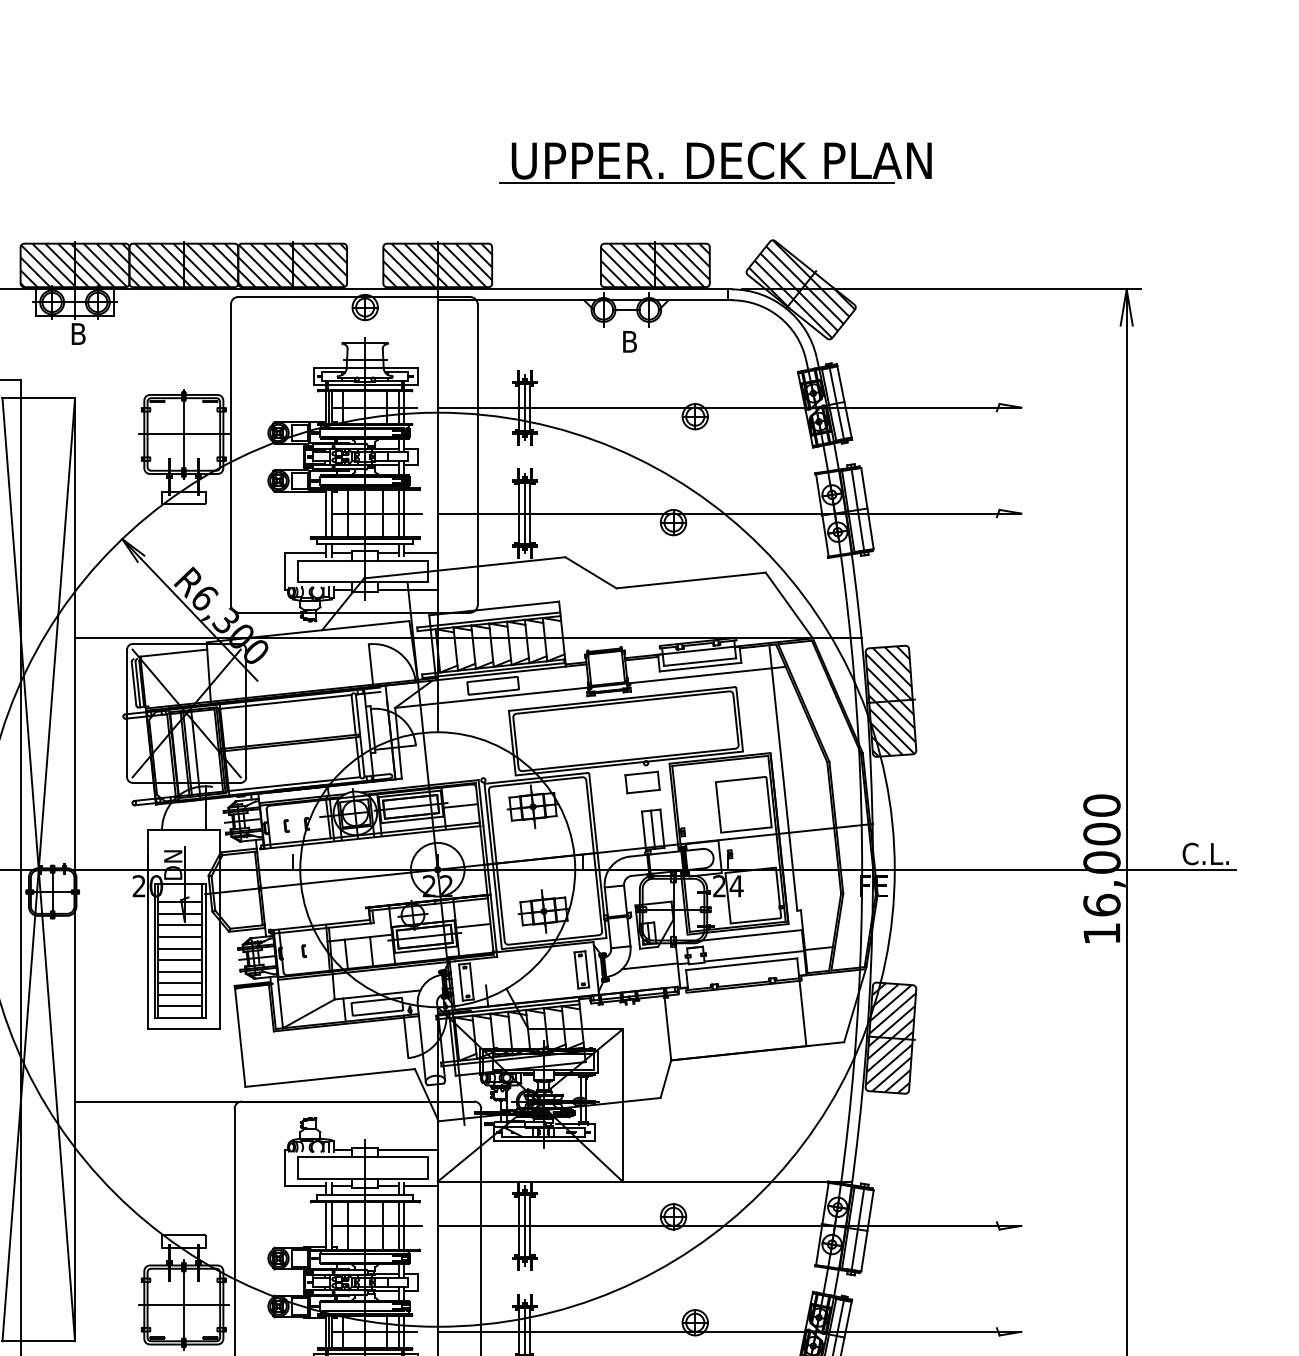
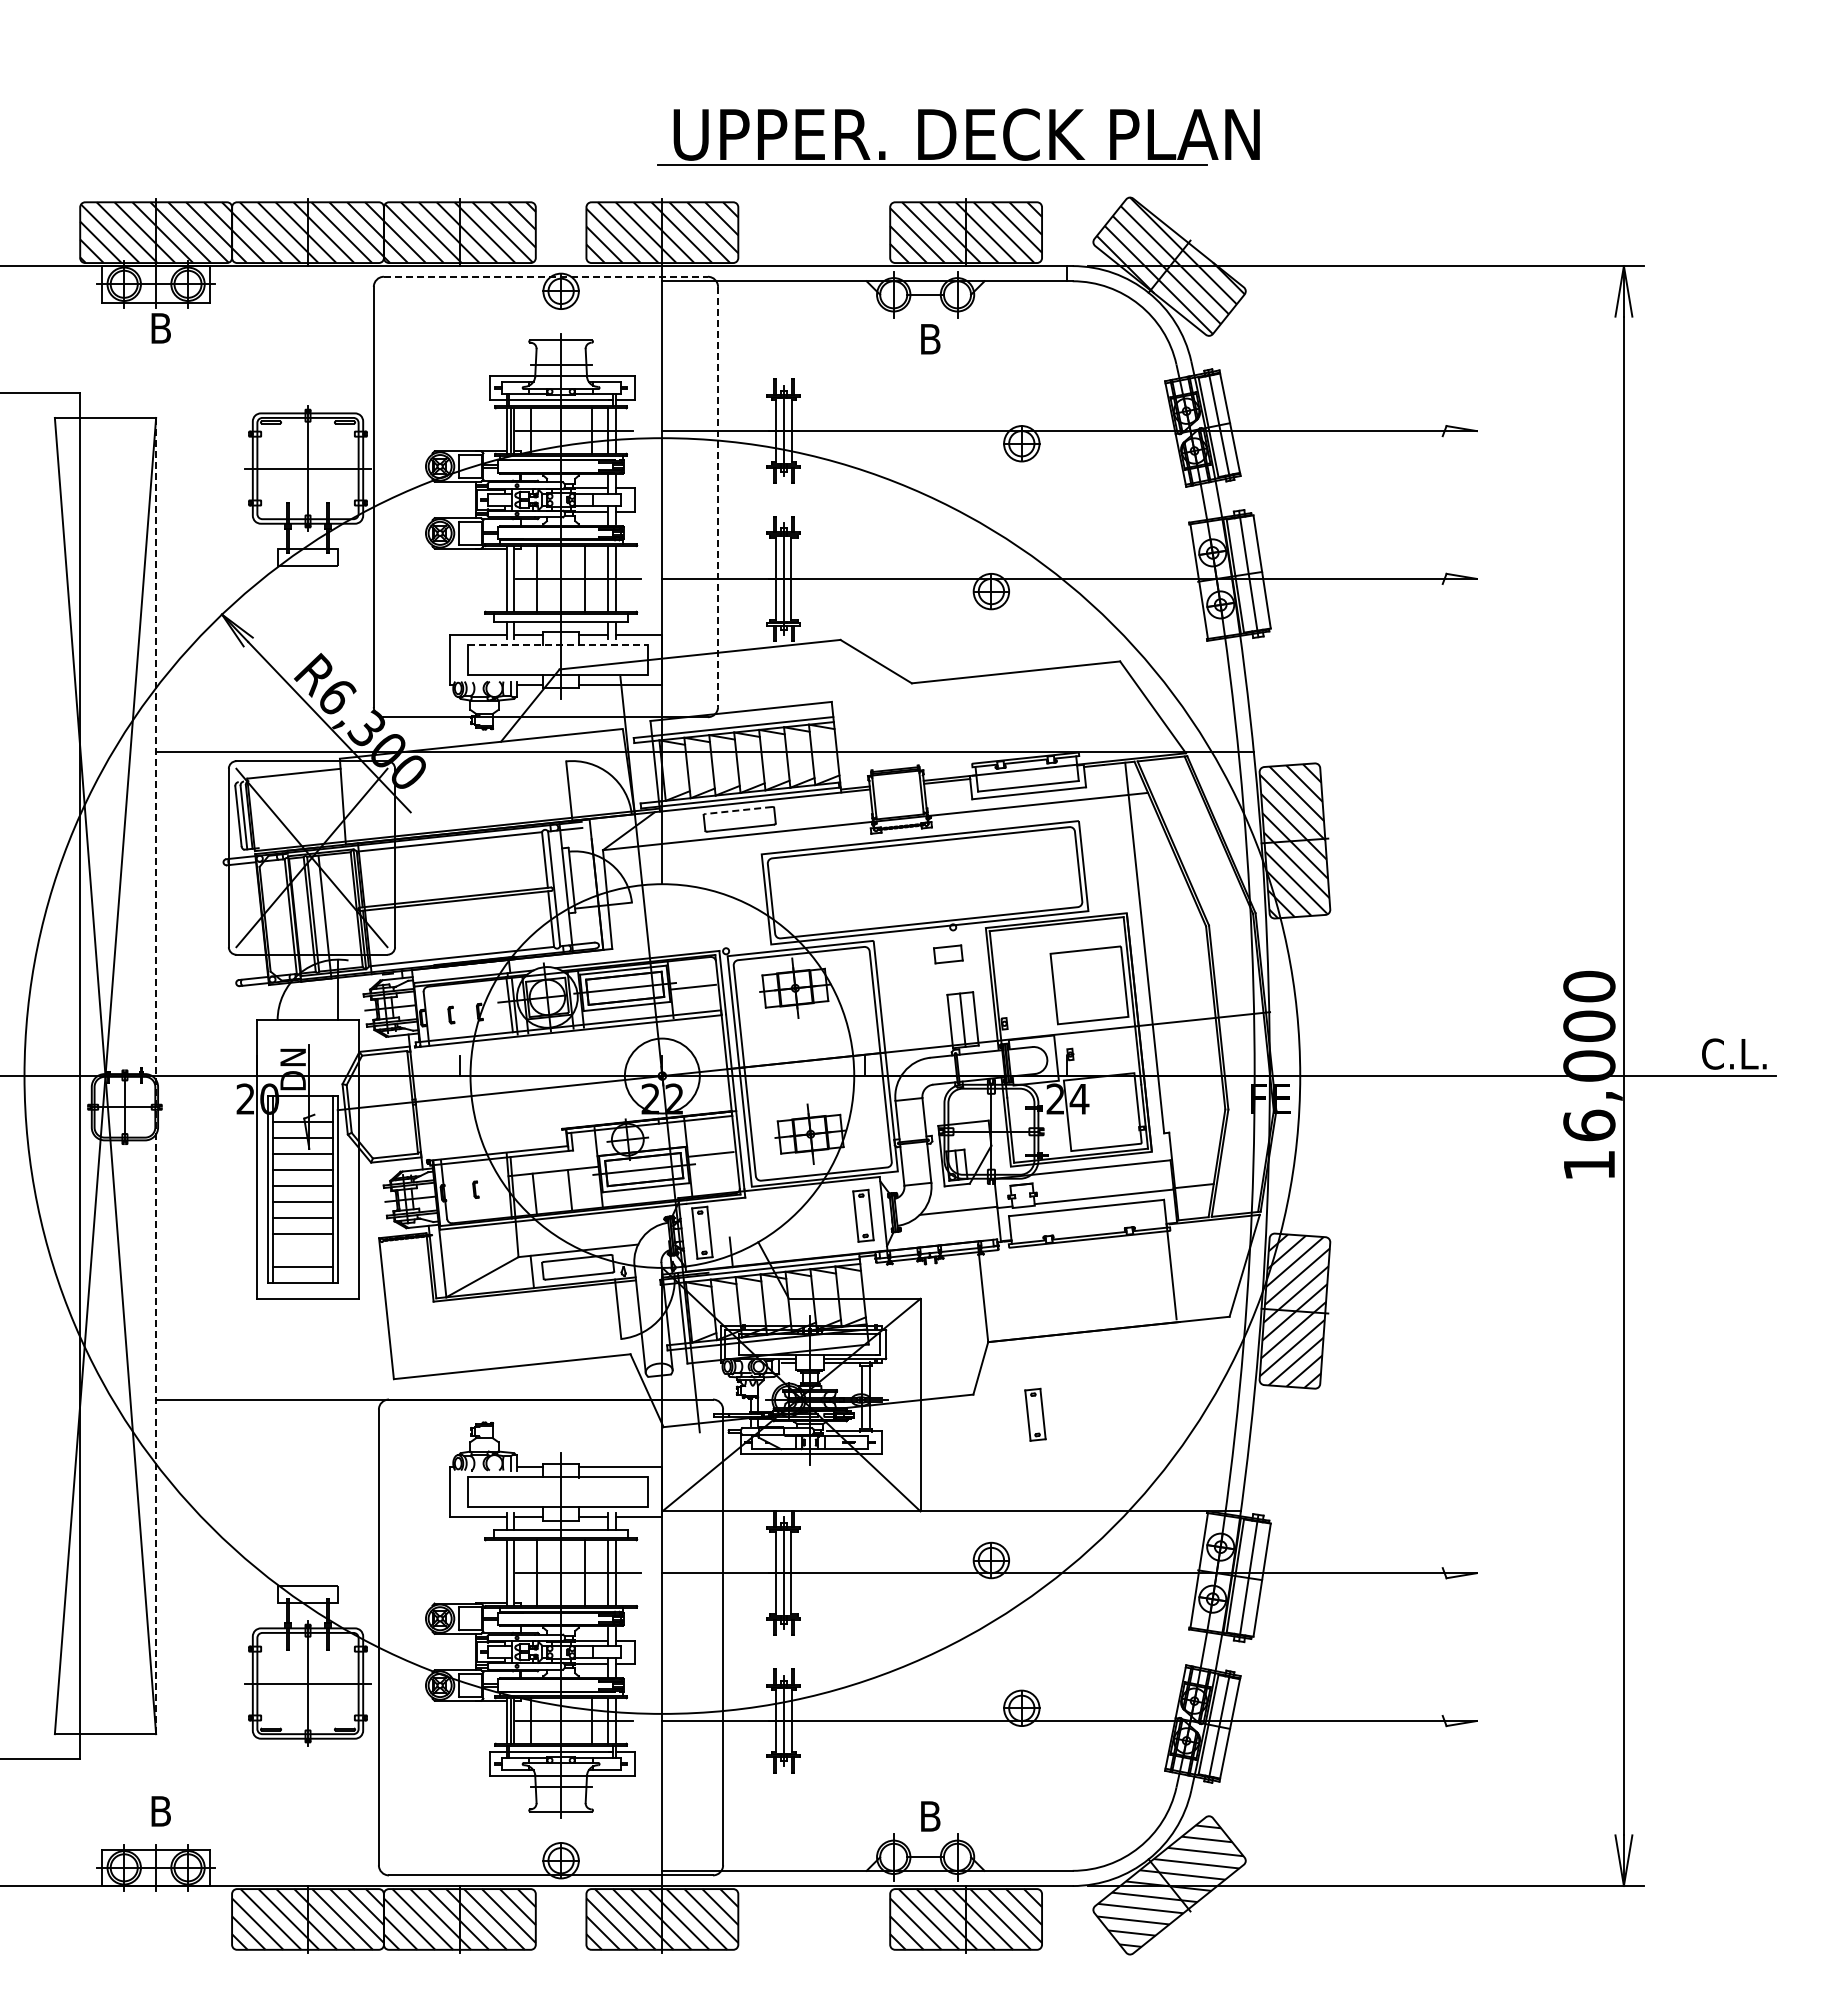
part: (715, 162) -> (958, 136), moved
line: (354, 296) -> (545, 276), solid -> dashed
line: (477, 455) -> (718, 497), solid -> dashed
line: (363, 560) -> (558, 644), solid -> dashed
line: (492, 679) -> (738, 810), solid -> dashed
part: (642, 782) -> (948, 954), size x0.6
line: (75, 869) -> (156, 1075), solid -> dashed
line: (179, 994) -> (302, 1250), removed
part: (705, 1112) -> (1035, 1414), added

